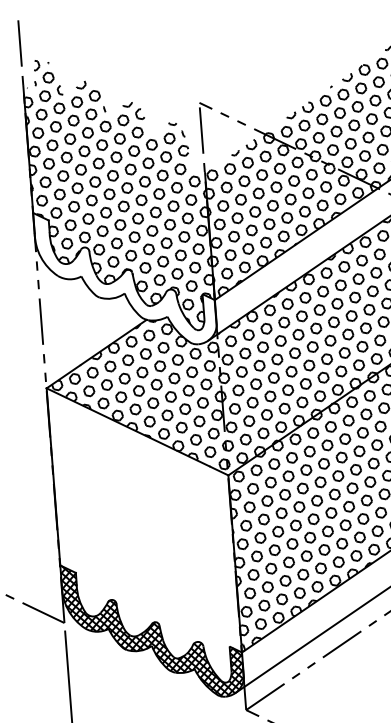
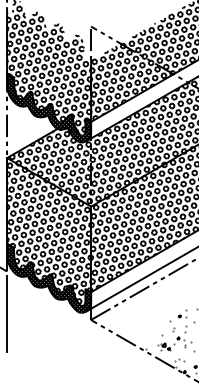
hatch: (126, 276) -> (49, 107), added
hatch: (146, 537) -> (49, 233), added

